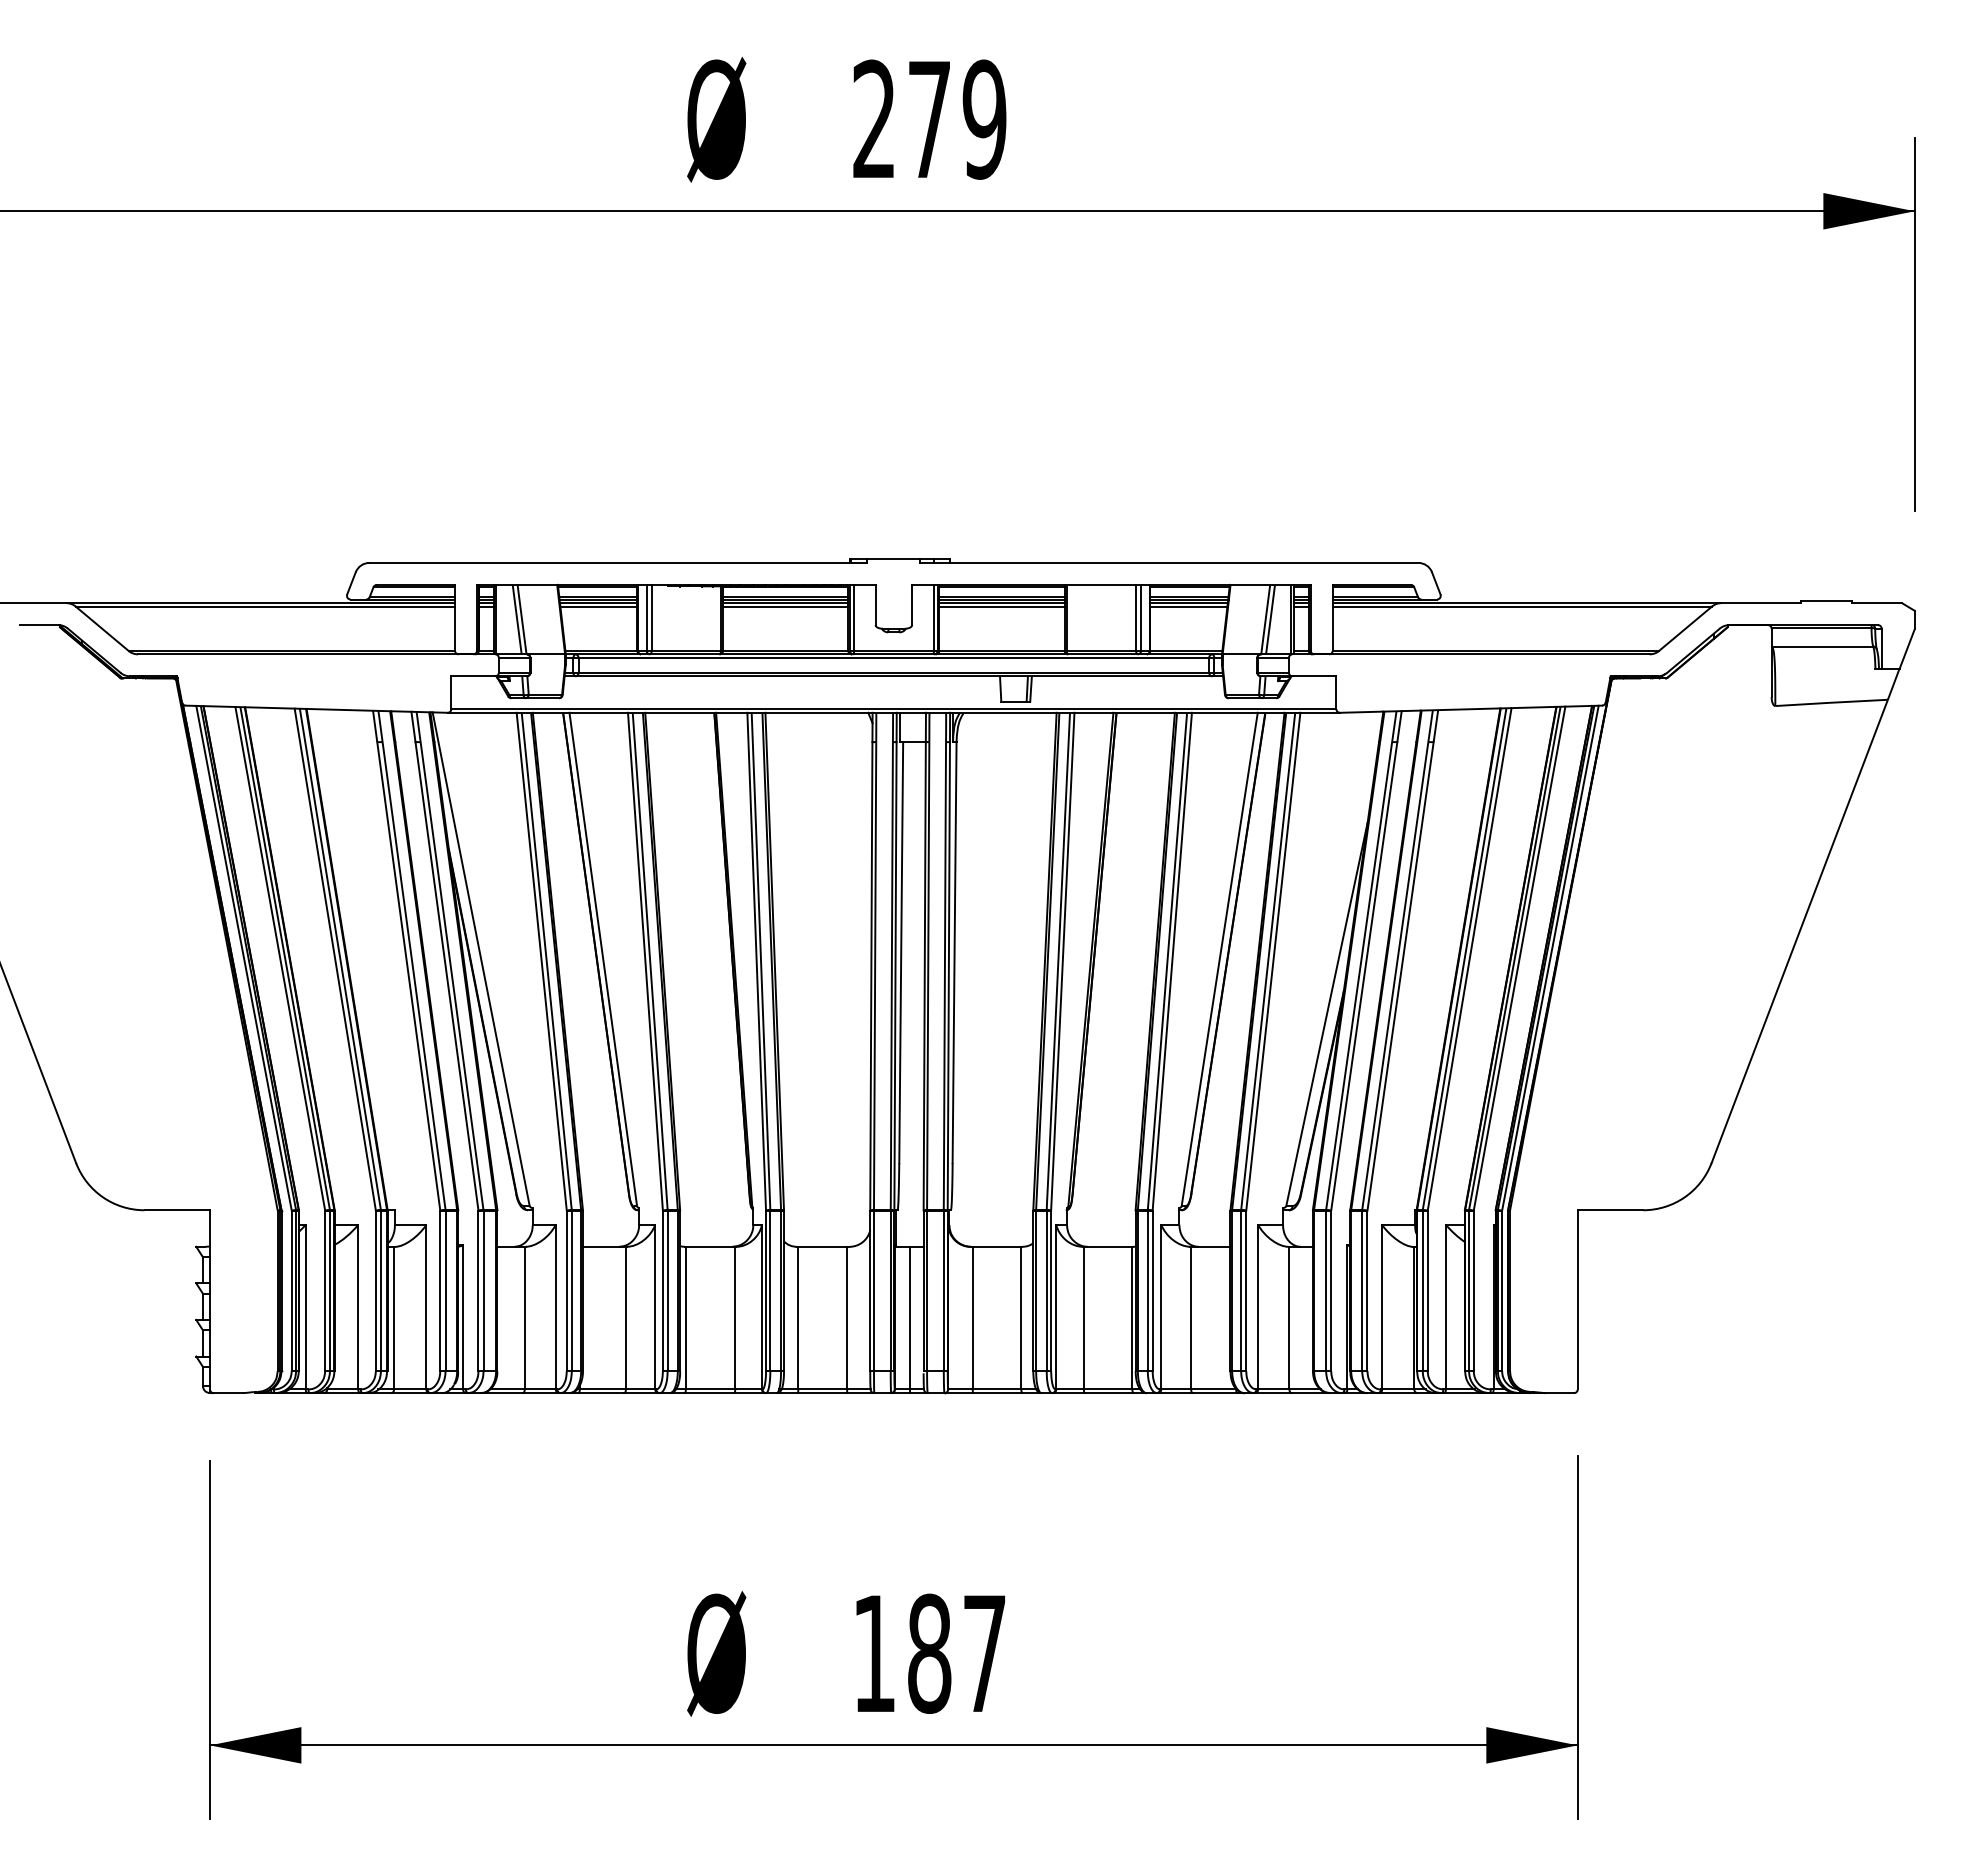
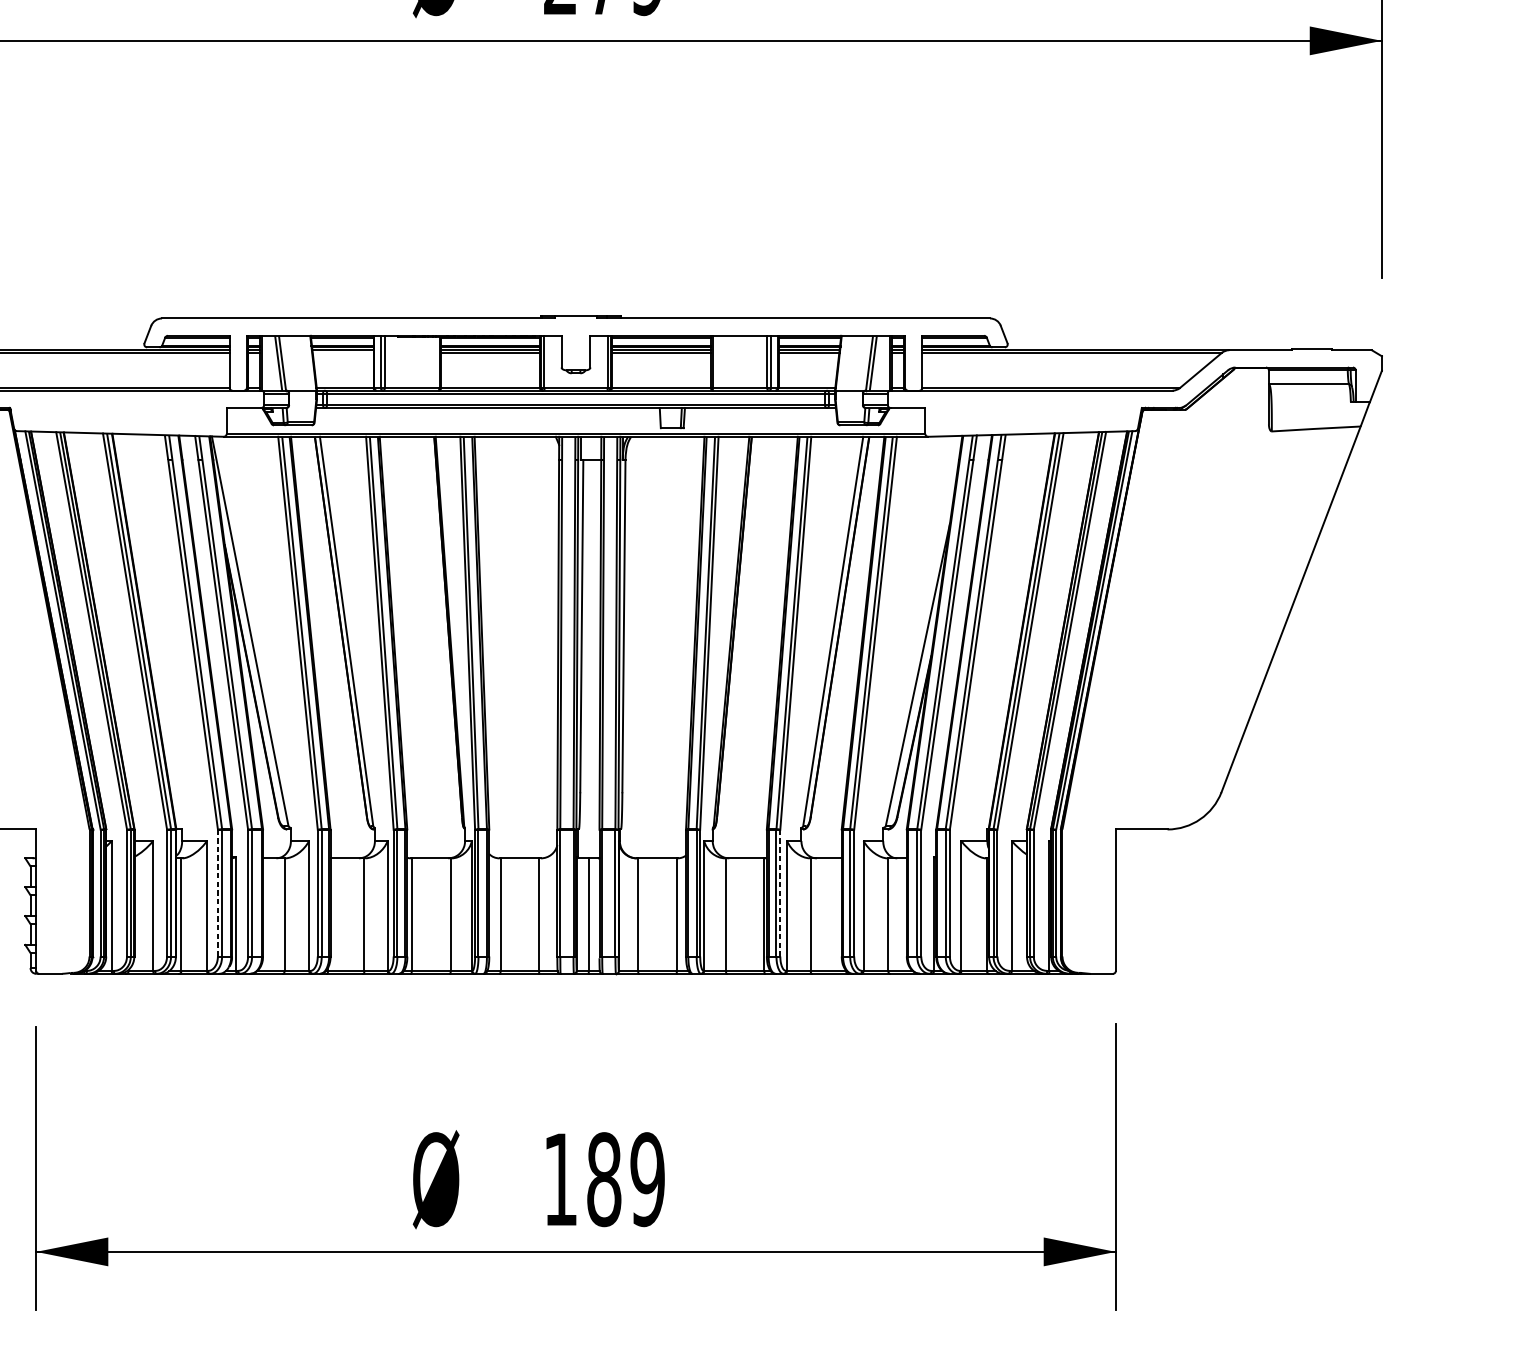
line: (598, 606) -> (342, 352), removed
line: (440, 1290) -> (218, 892), solid -> dashed
line: (1152, 1291) -> (780, 893), solid -> dashed
text: (984, 1653) -> (647, 1179), 187 -> 189

